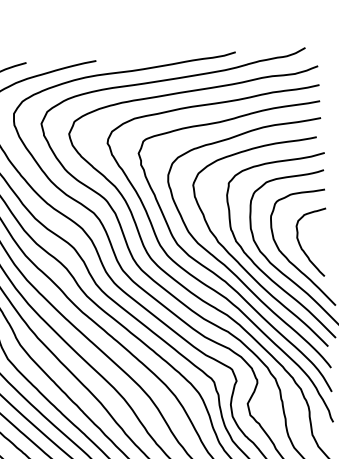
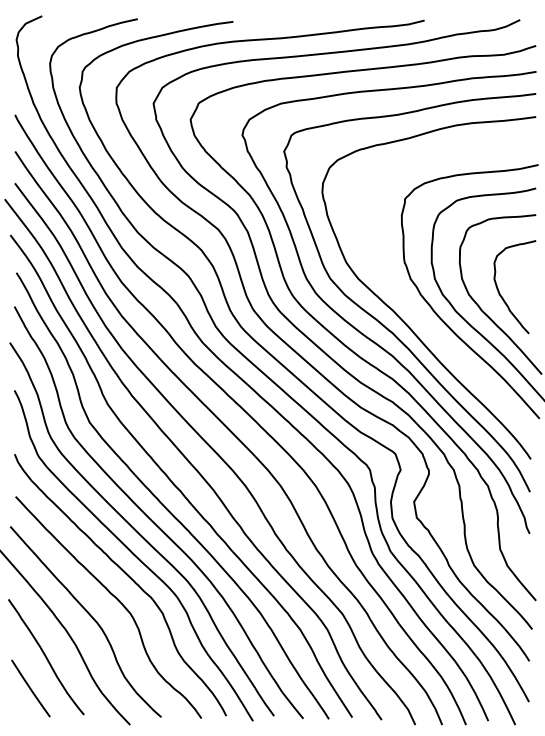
curve: (240, 263) -> (414, 309), removed

